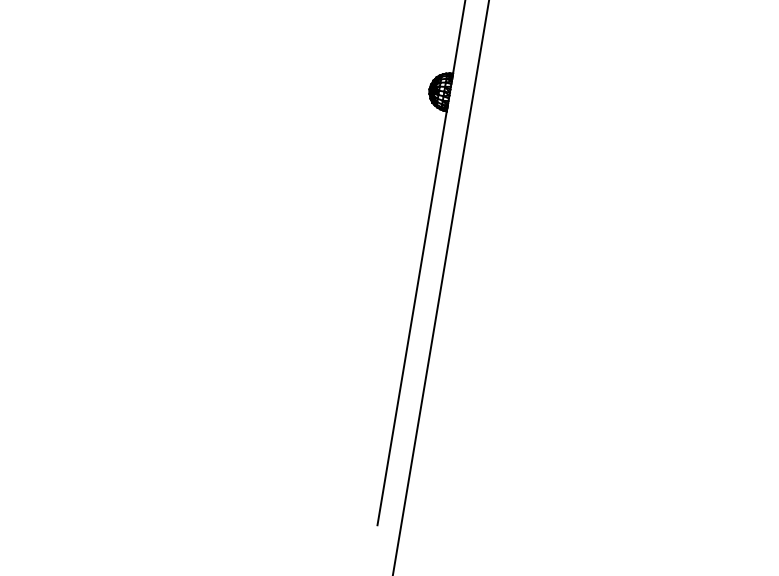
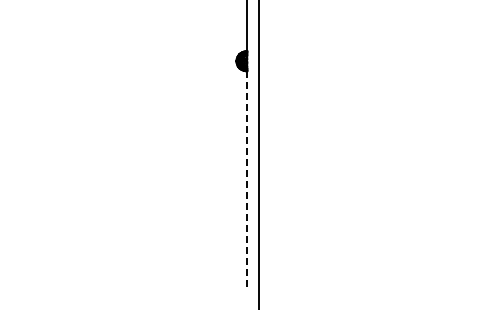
line: (412, 318) -> (247, 180), solid -> dashed

